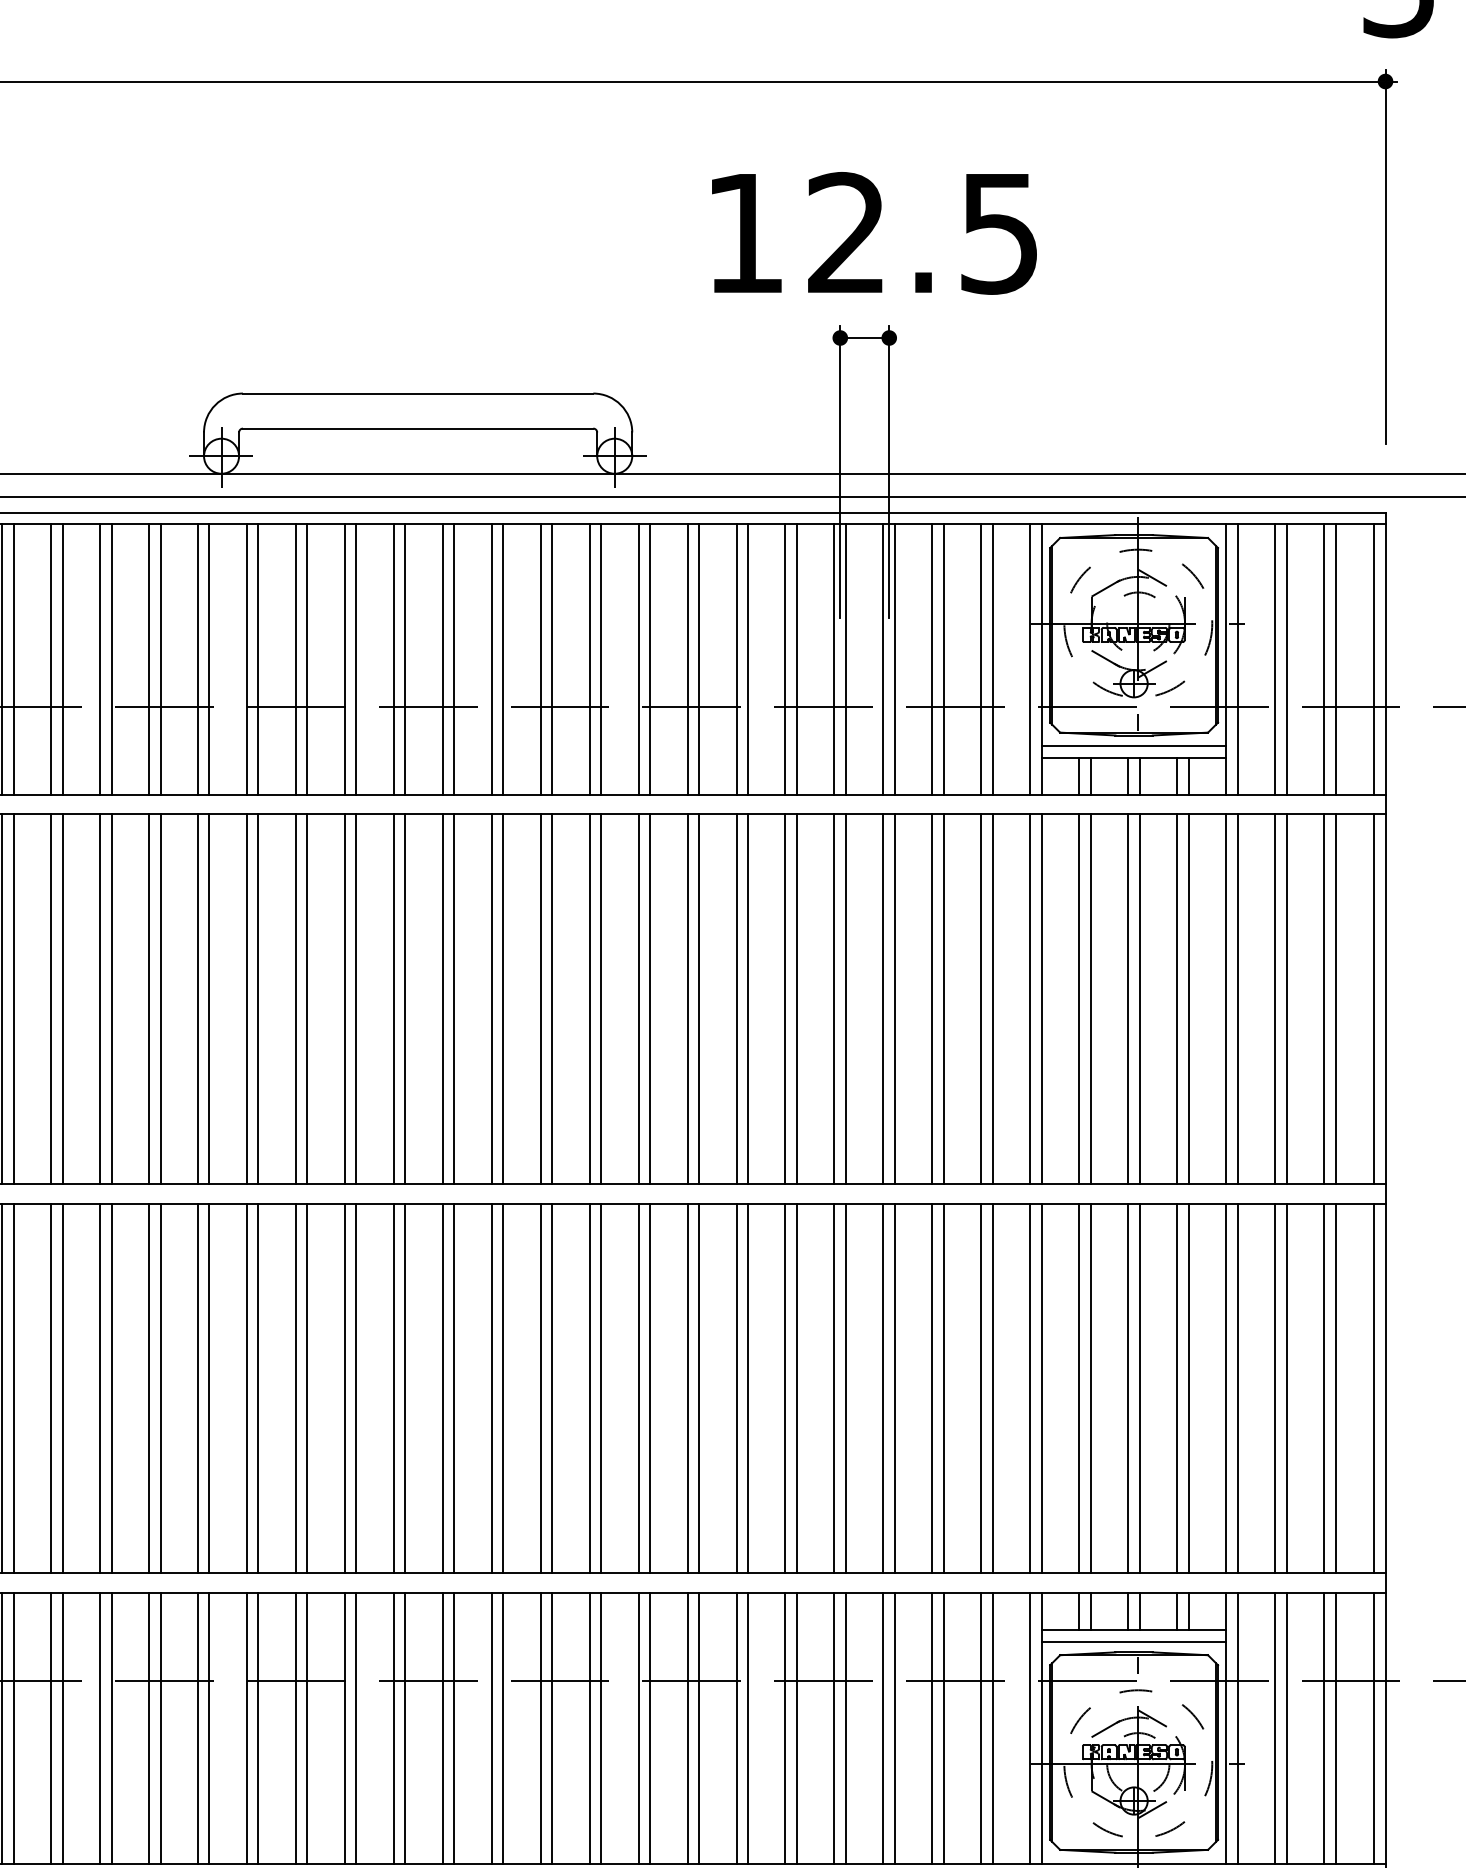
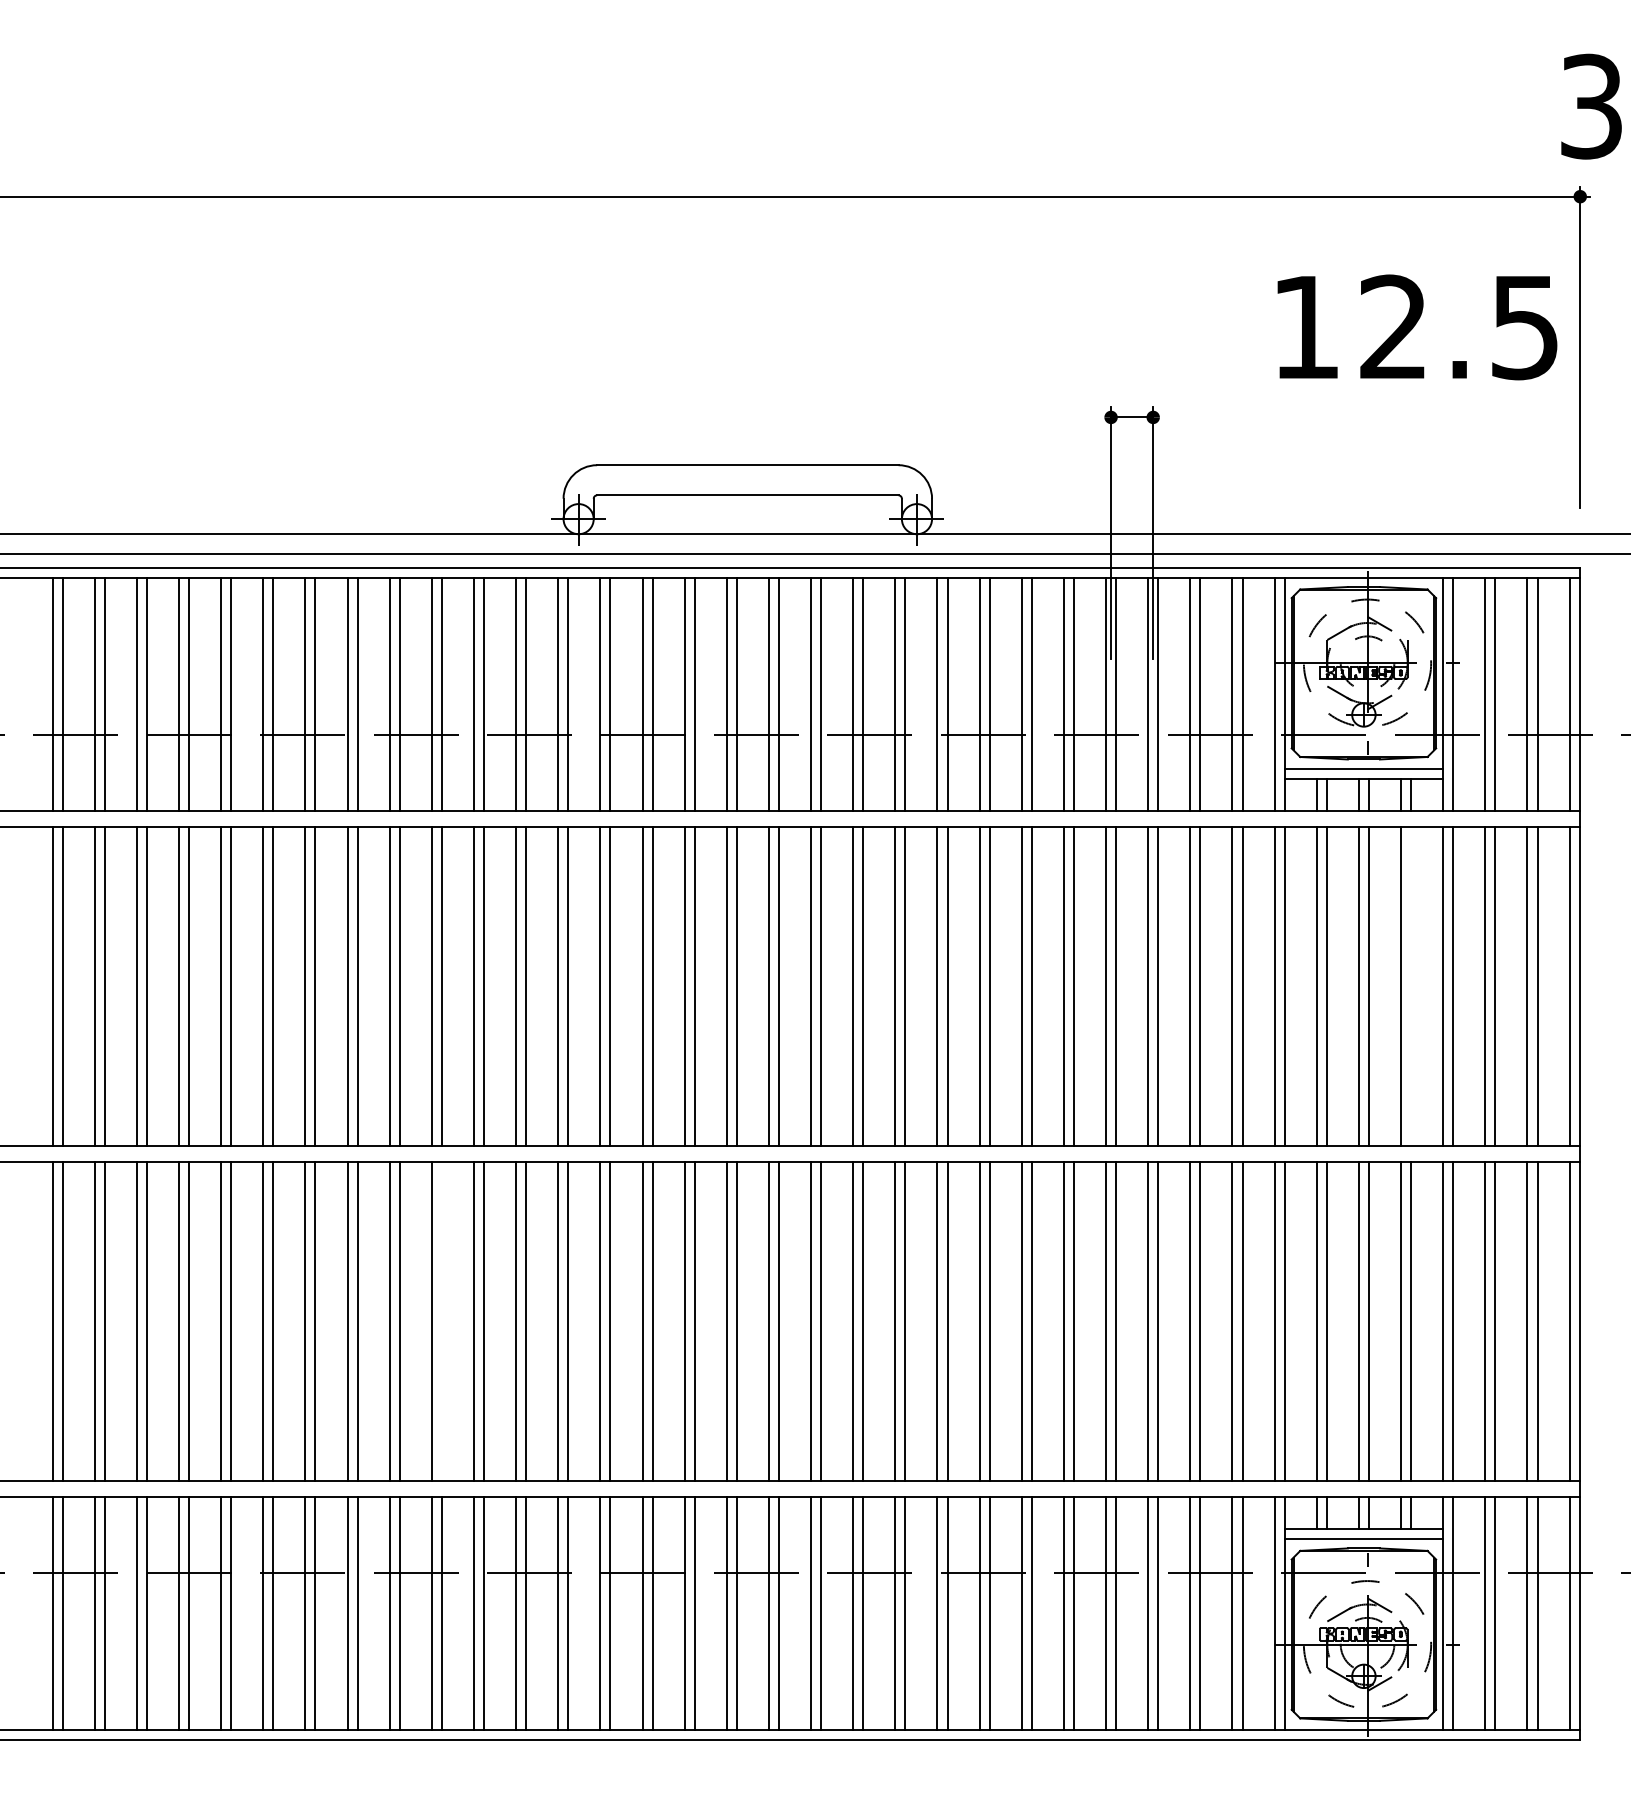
text: (874, 233) -> (1417, 327), moved
line: (1189, 999) -> (1411, 986), removed
line: (62, 1388) -> (441, 1321), removed

